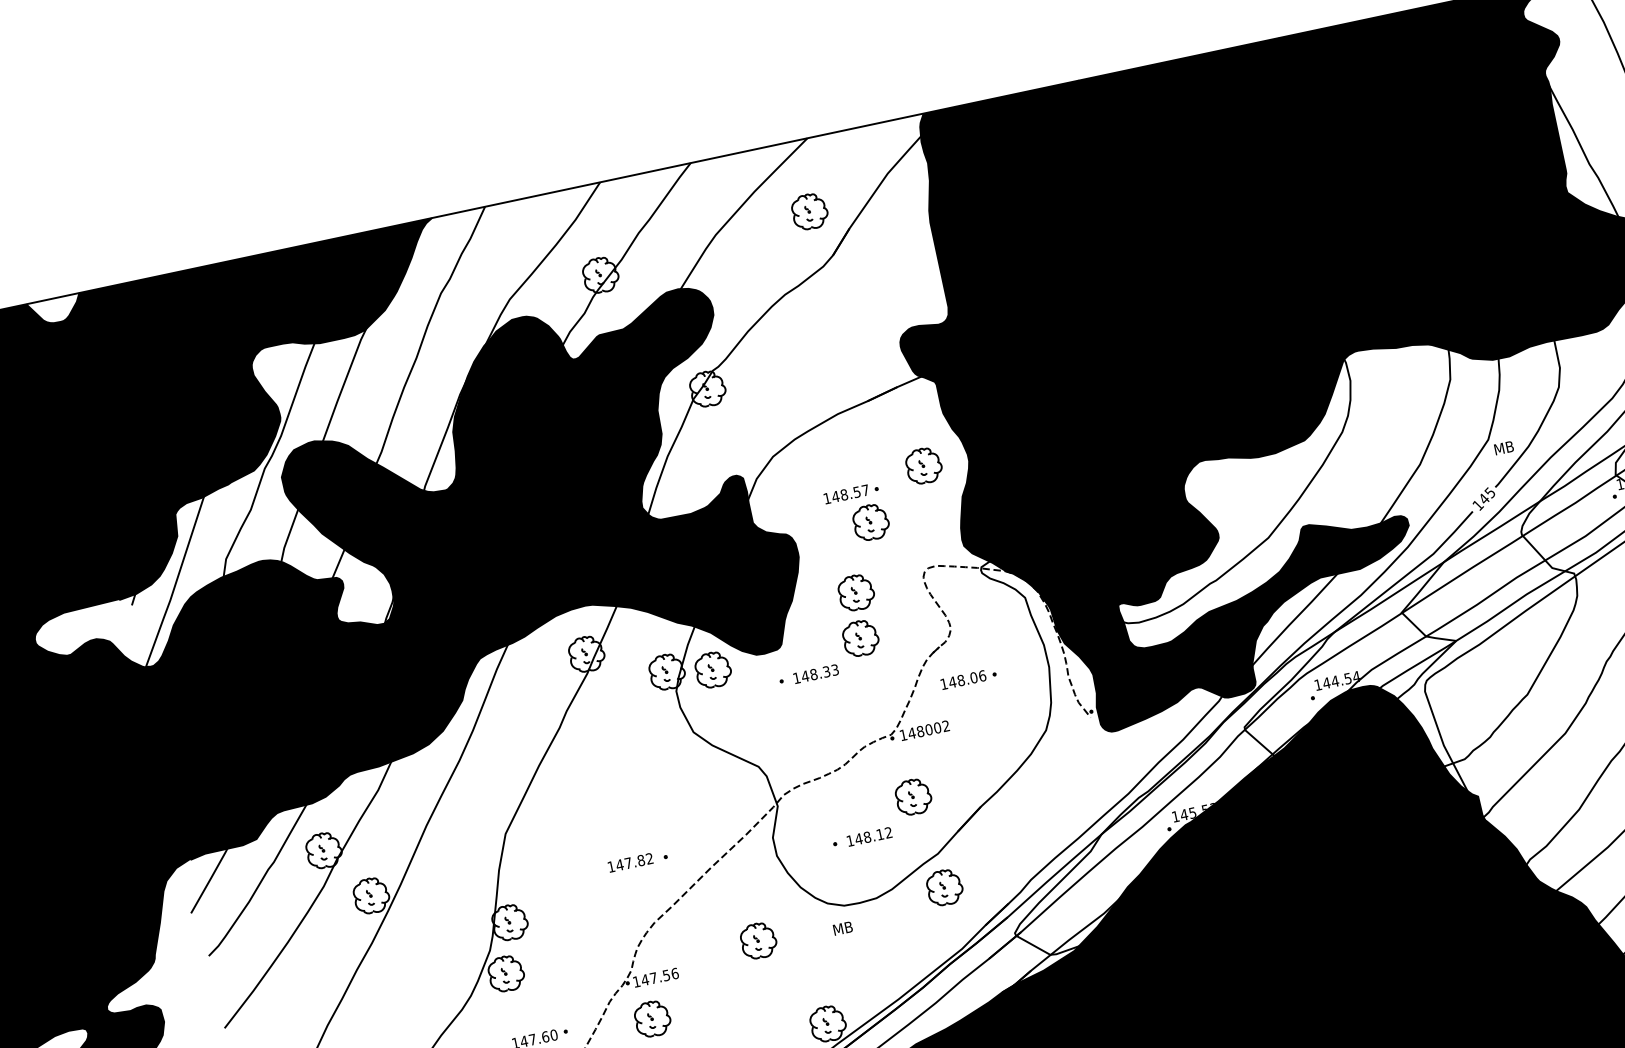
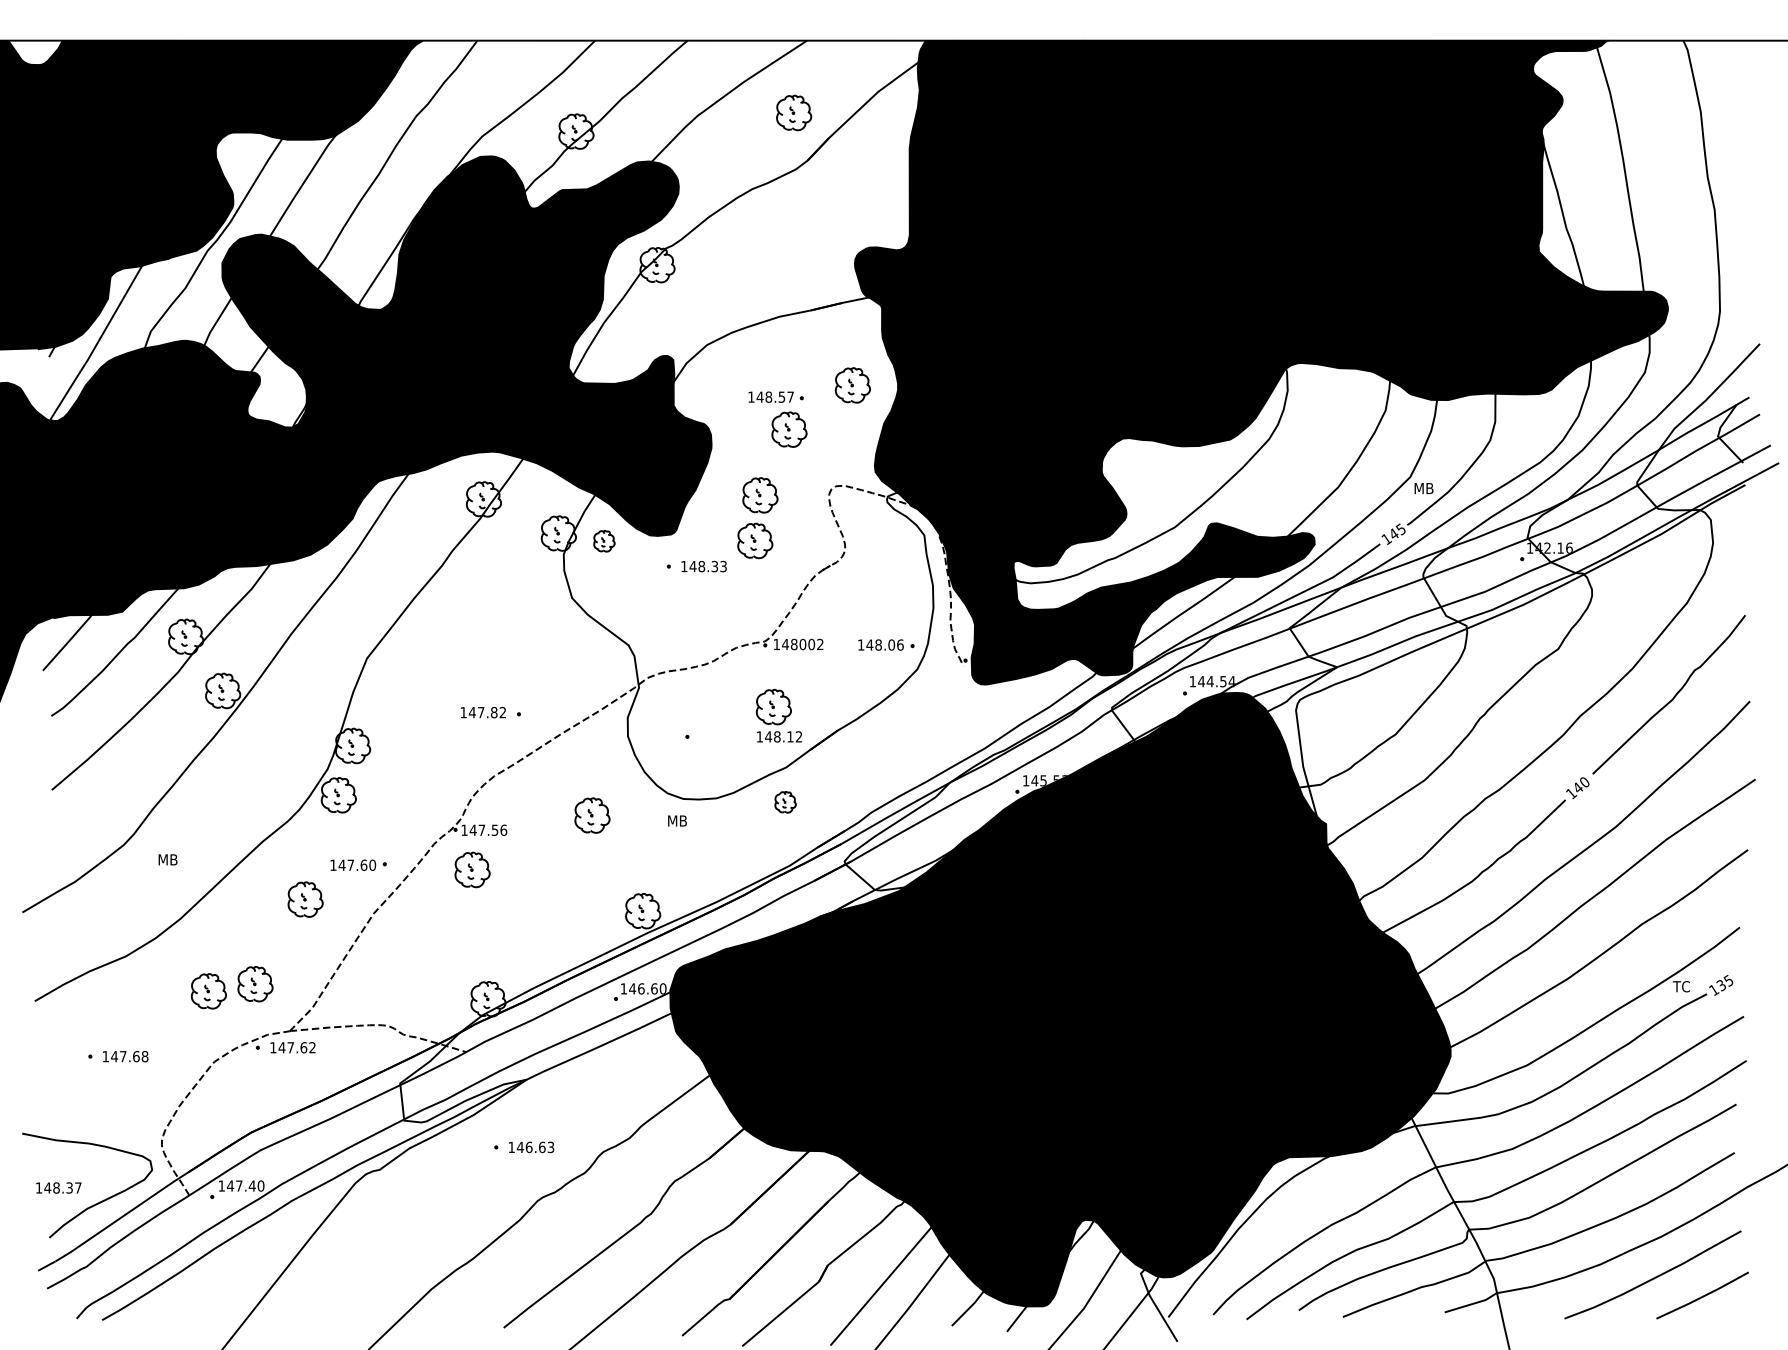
part: (713, 670) -> (604, 541), size x0.6
part: (968, 678) -> (886, 644), moved
text: (869, 836) -> (779, 736), moved
part: (944, 887) -> (785, 802), size x0.6

